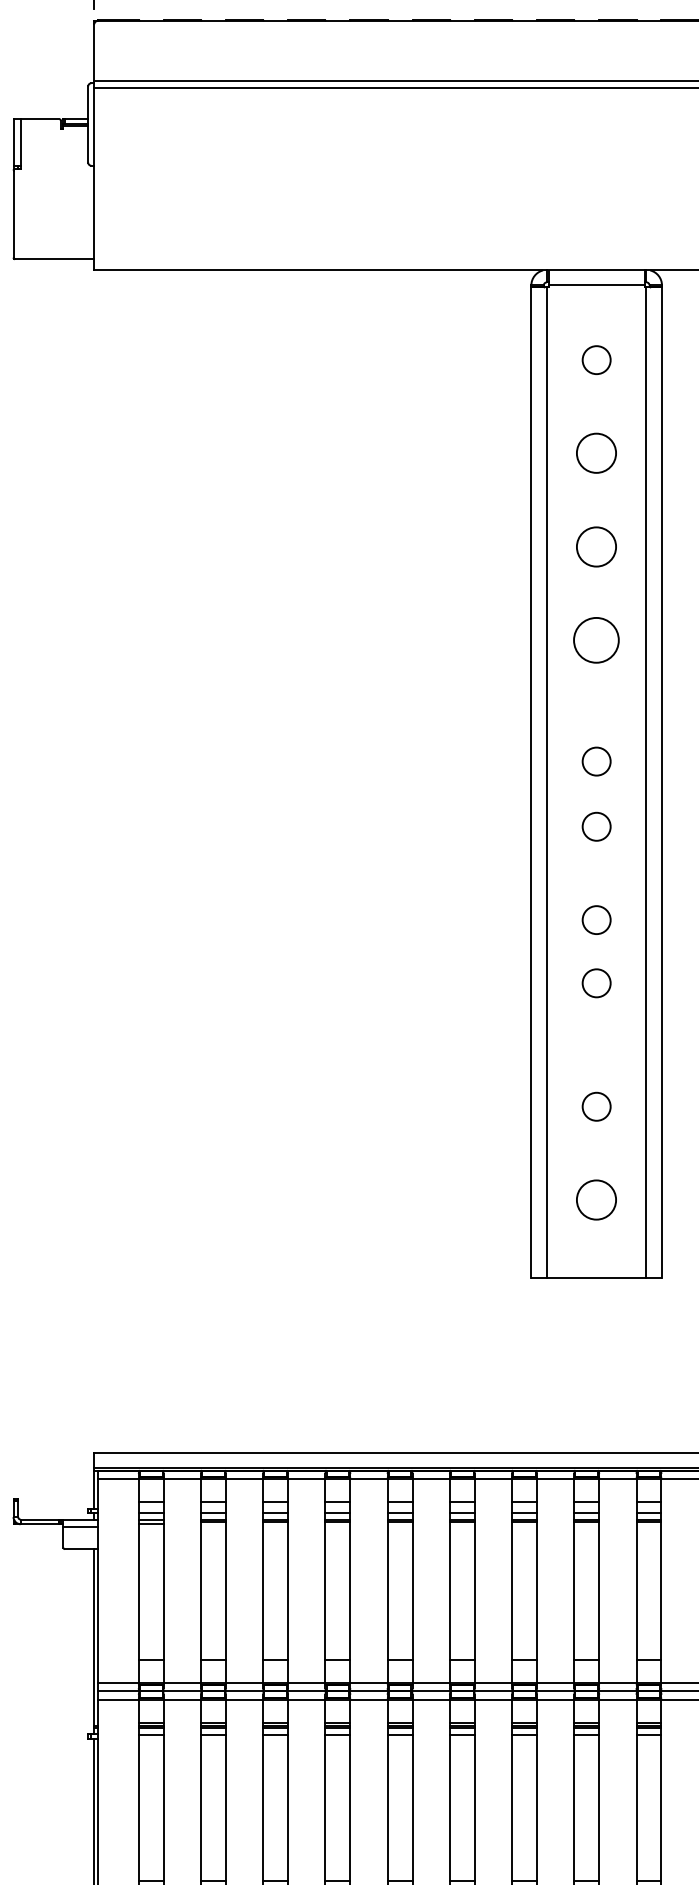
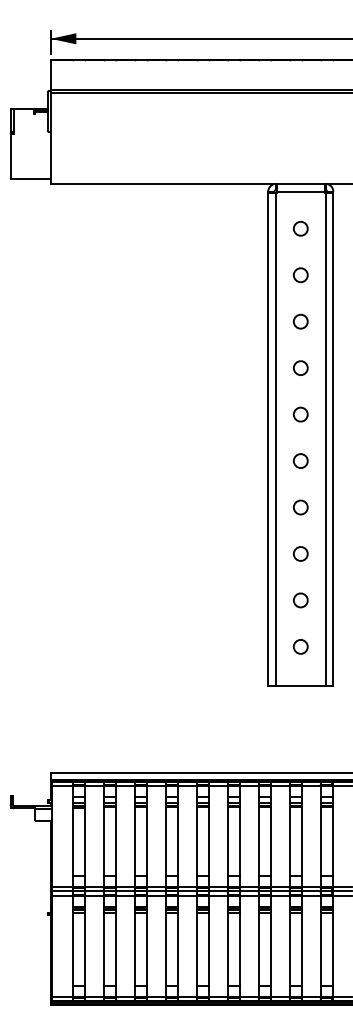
circle: (596, 453) -> (300, 275), size x0.71
circle: (596, 546) -> (300, 321), size x0.71
circle: (596, 638) -> (300, 367), size x0.62
circle: (596, 761) -> (300, 414), moved
circle: (596, 982) -> (300, 553), moved
circle: (596, 1199) -> (300, 646), size x0.71

